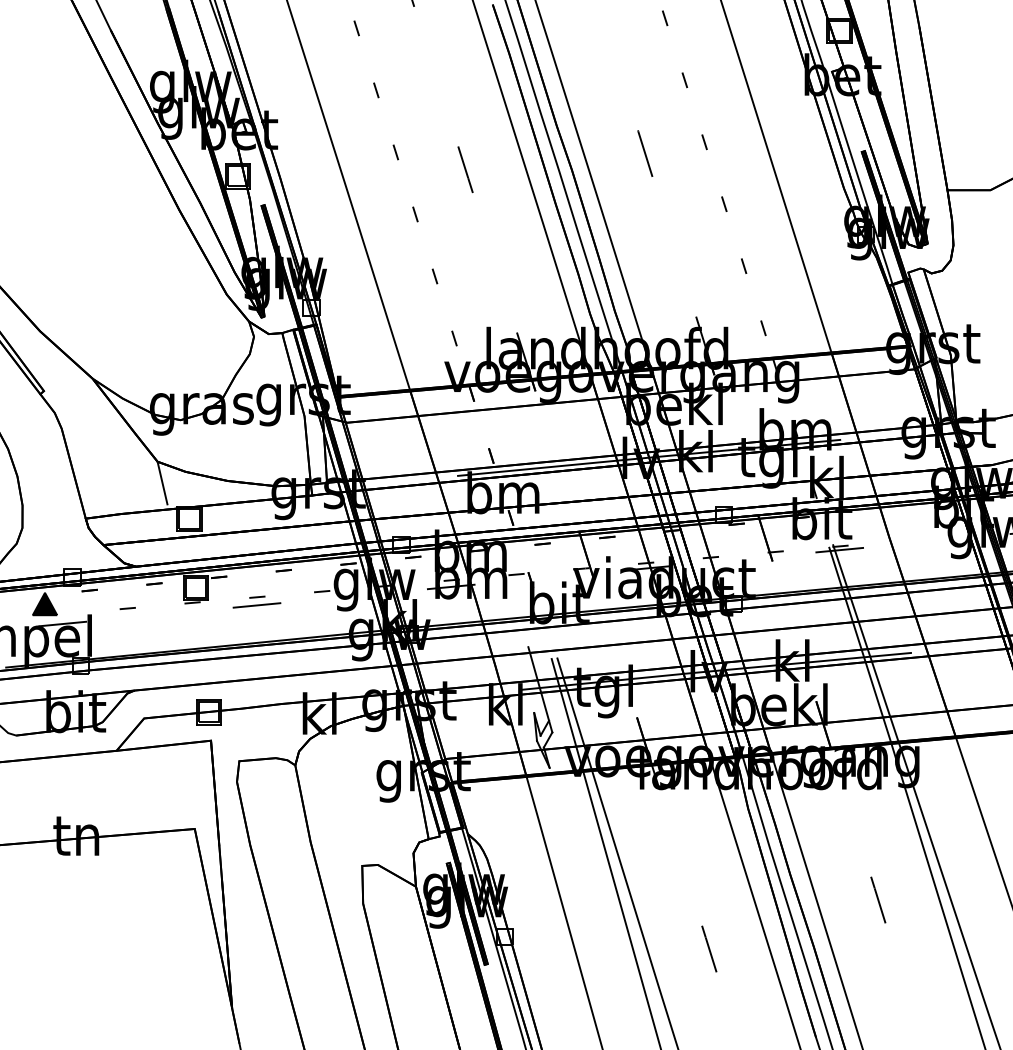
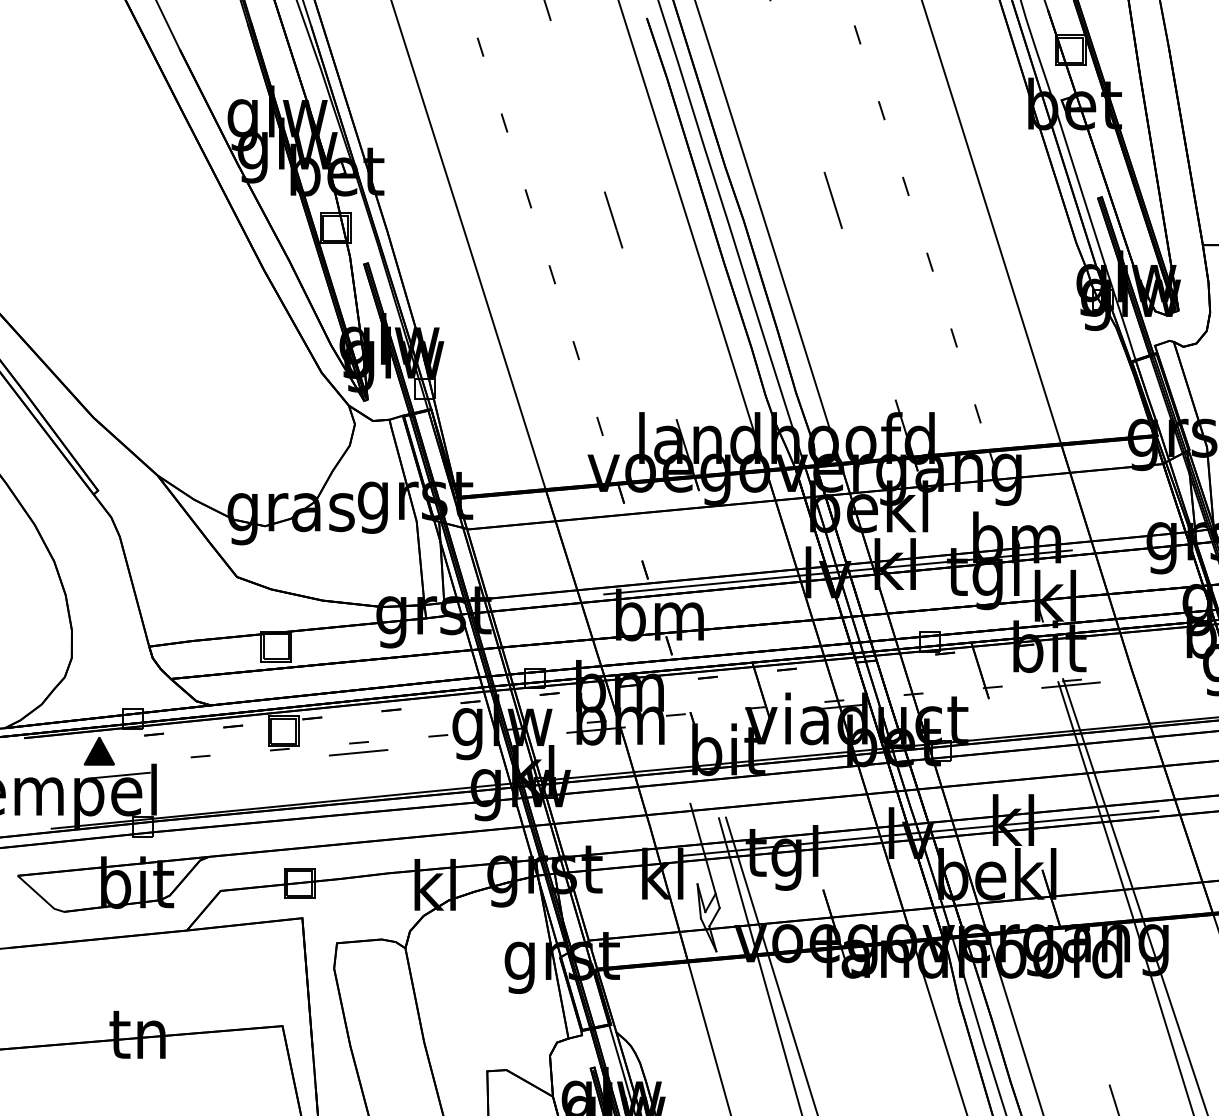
line: (162, 483) -> (243, 603), removed

